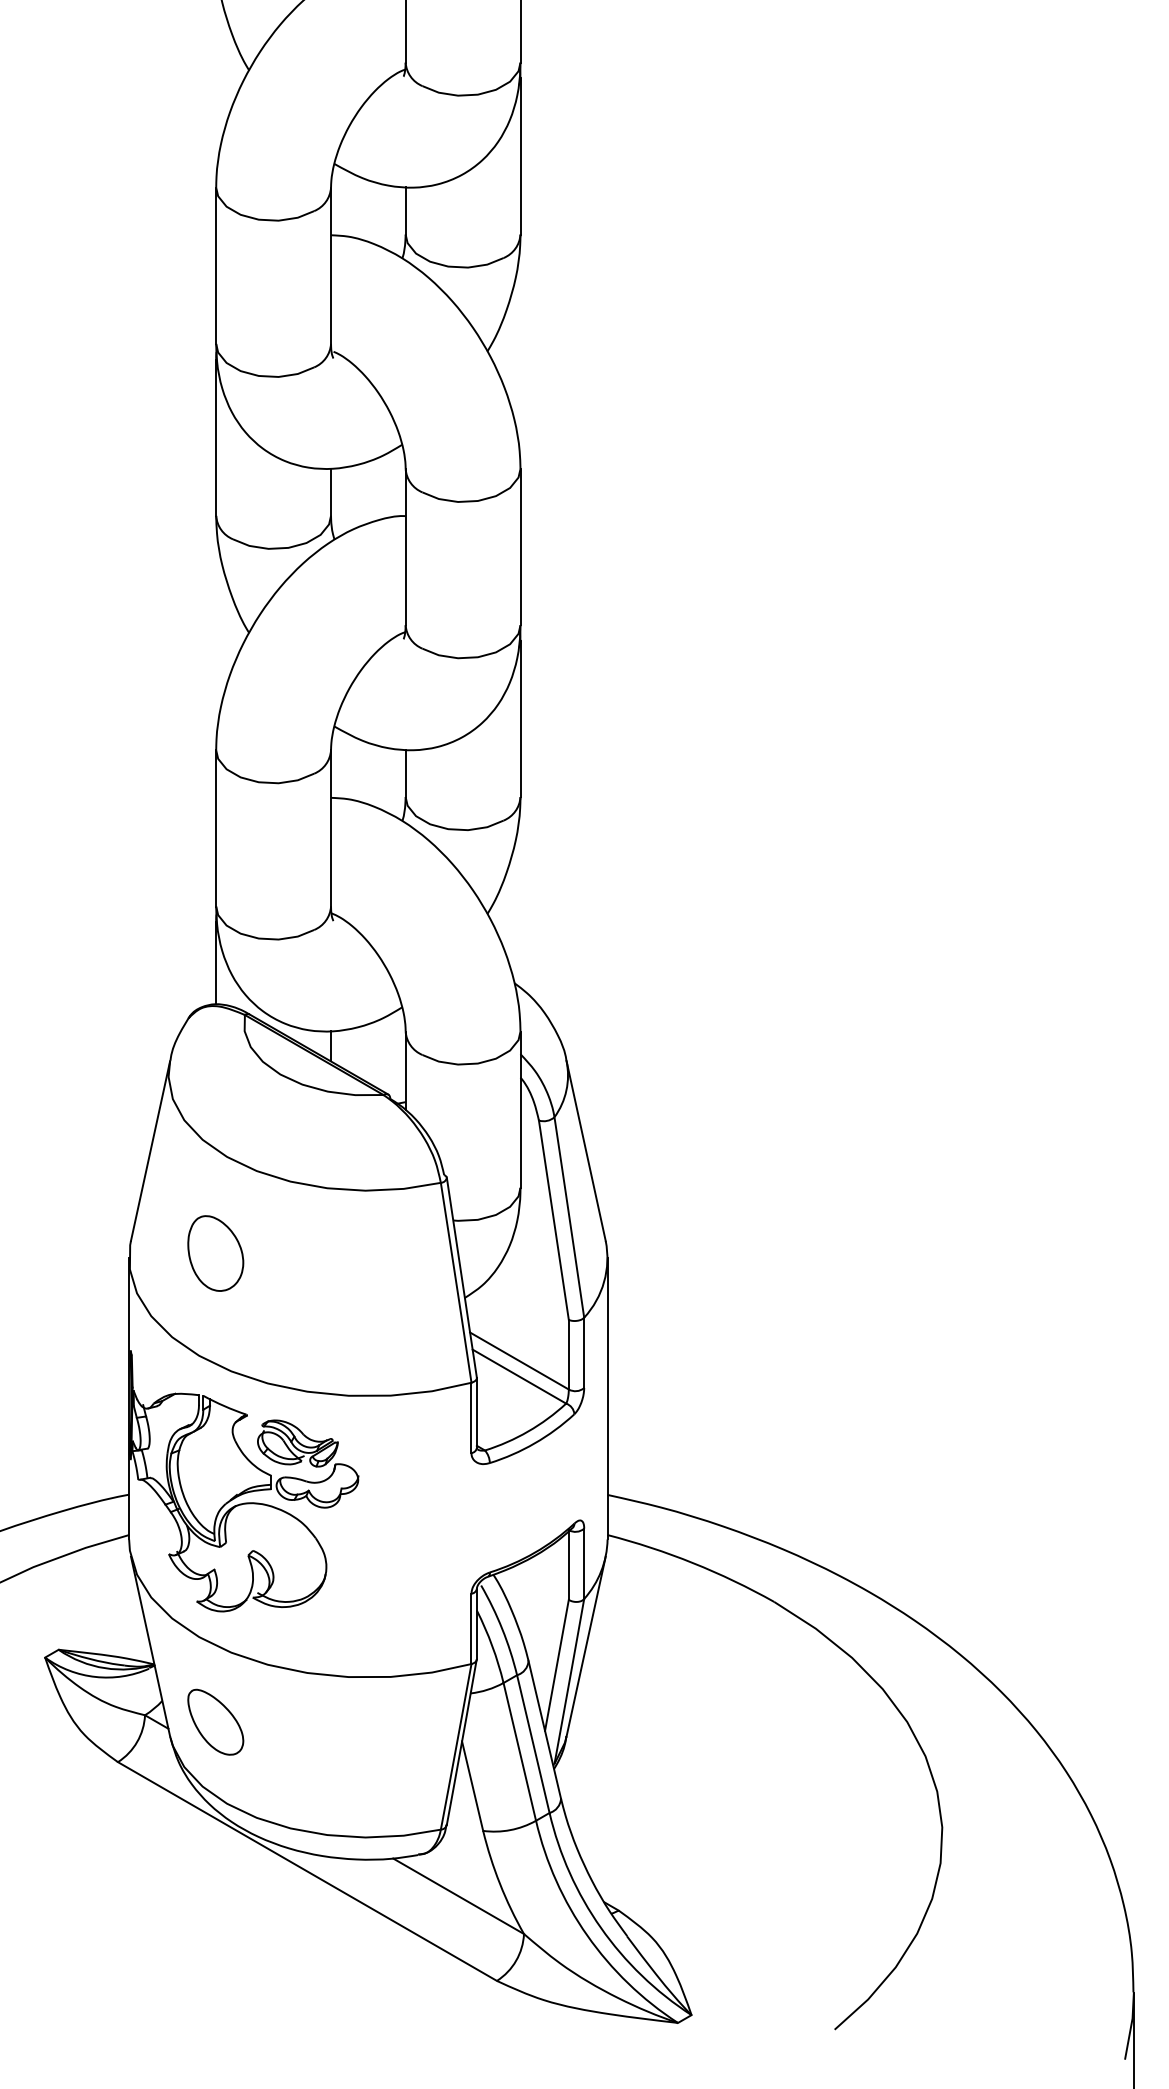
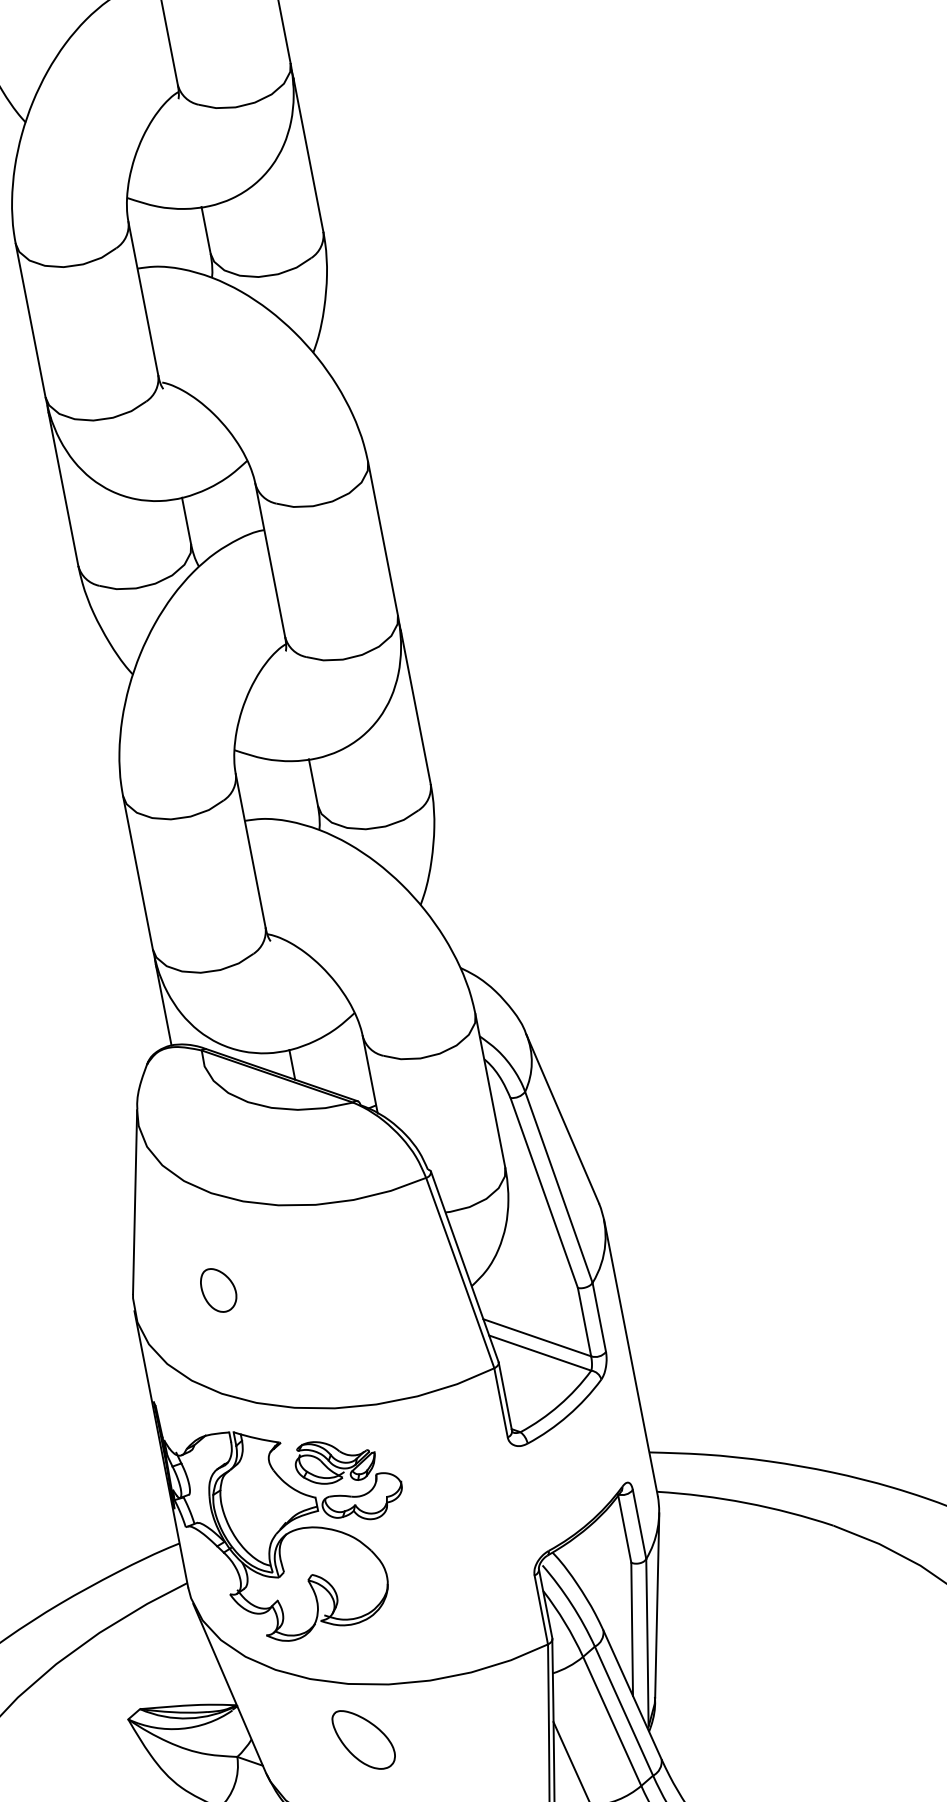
part: (215, 1253) -> (218, 1290), size x0.6
part: (215, 1721) -> (363, 1738), moved

